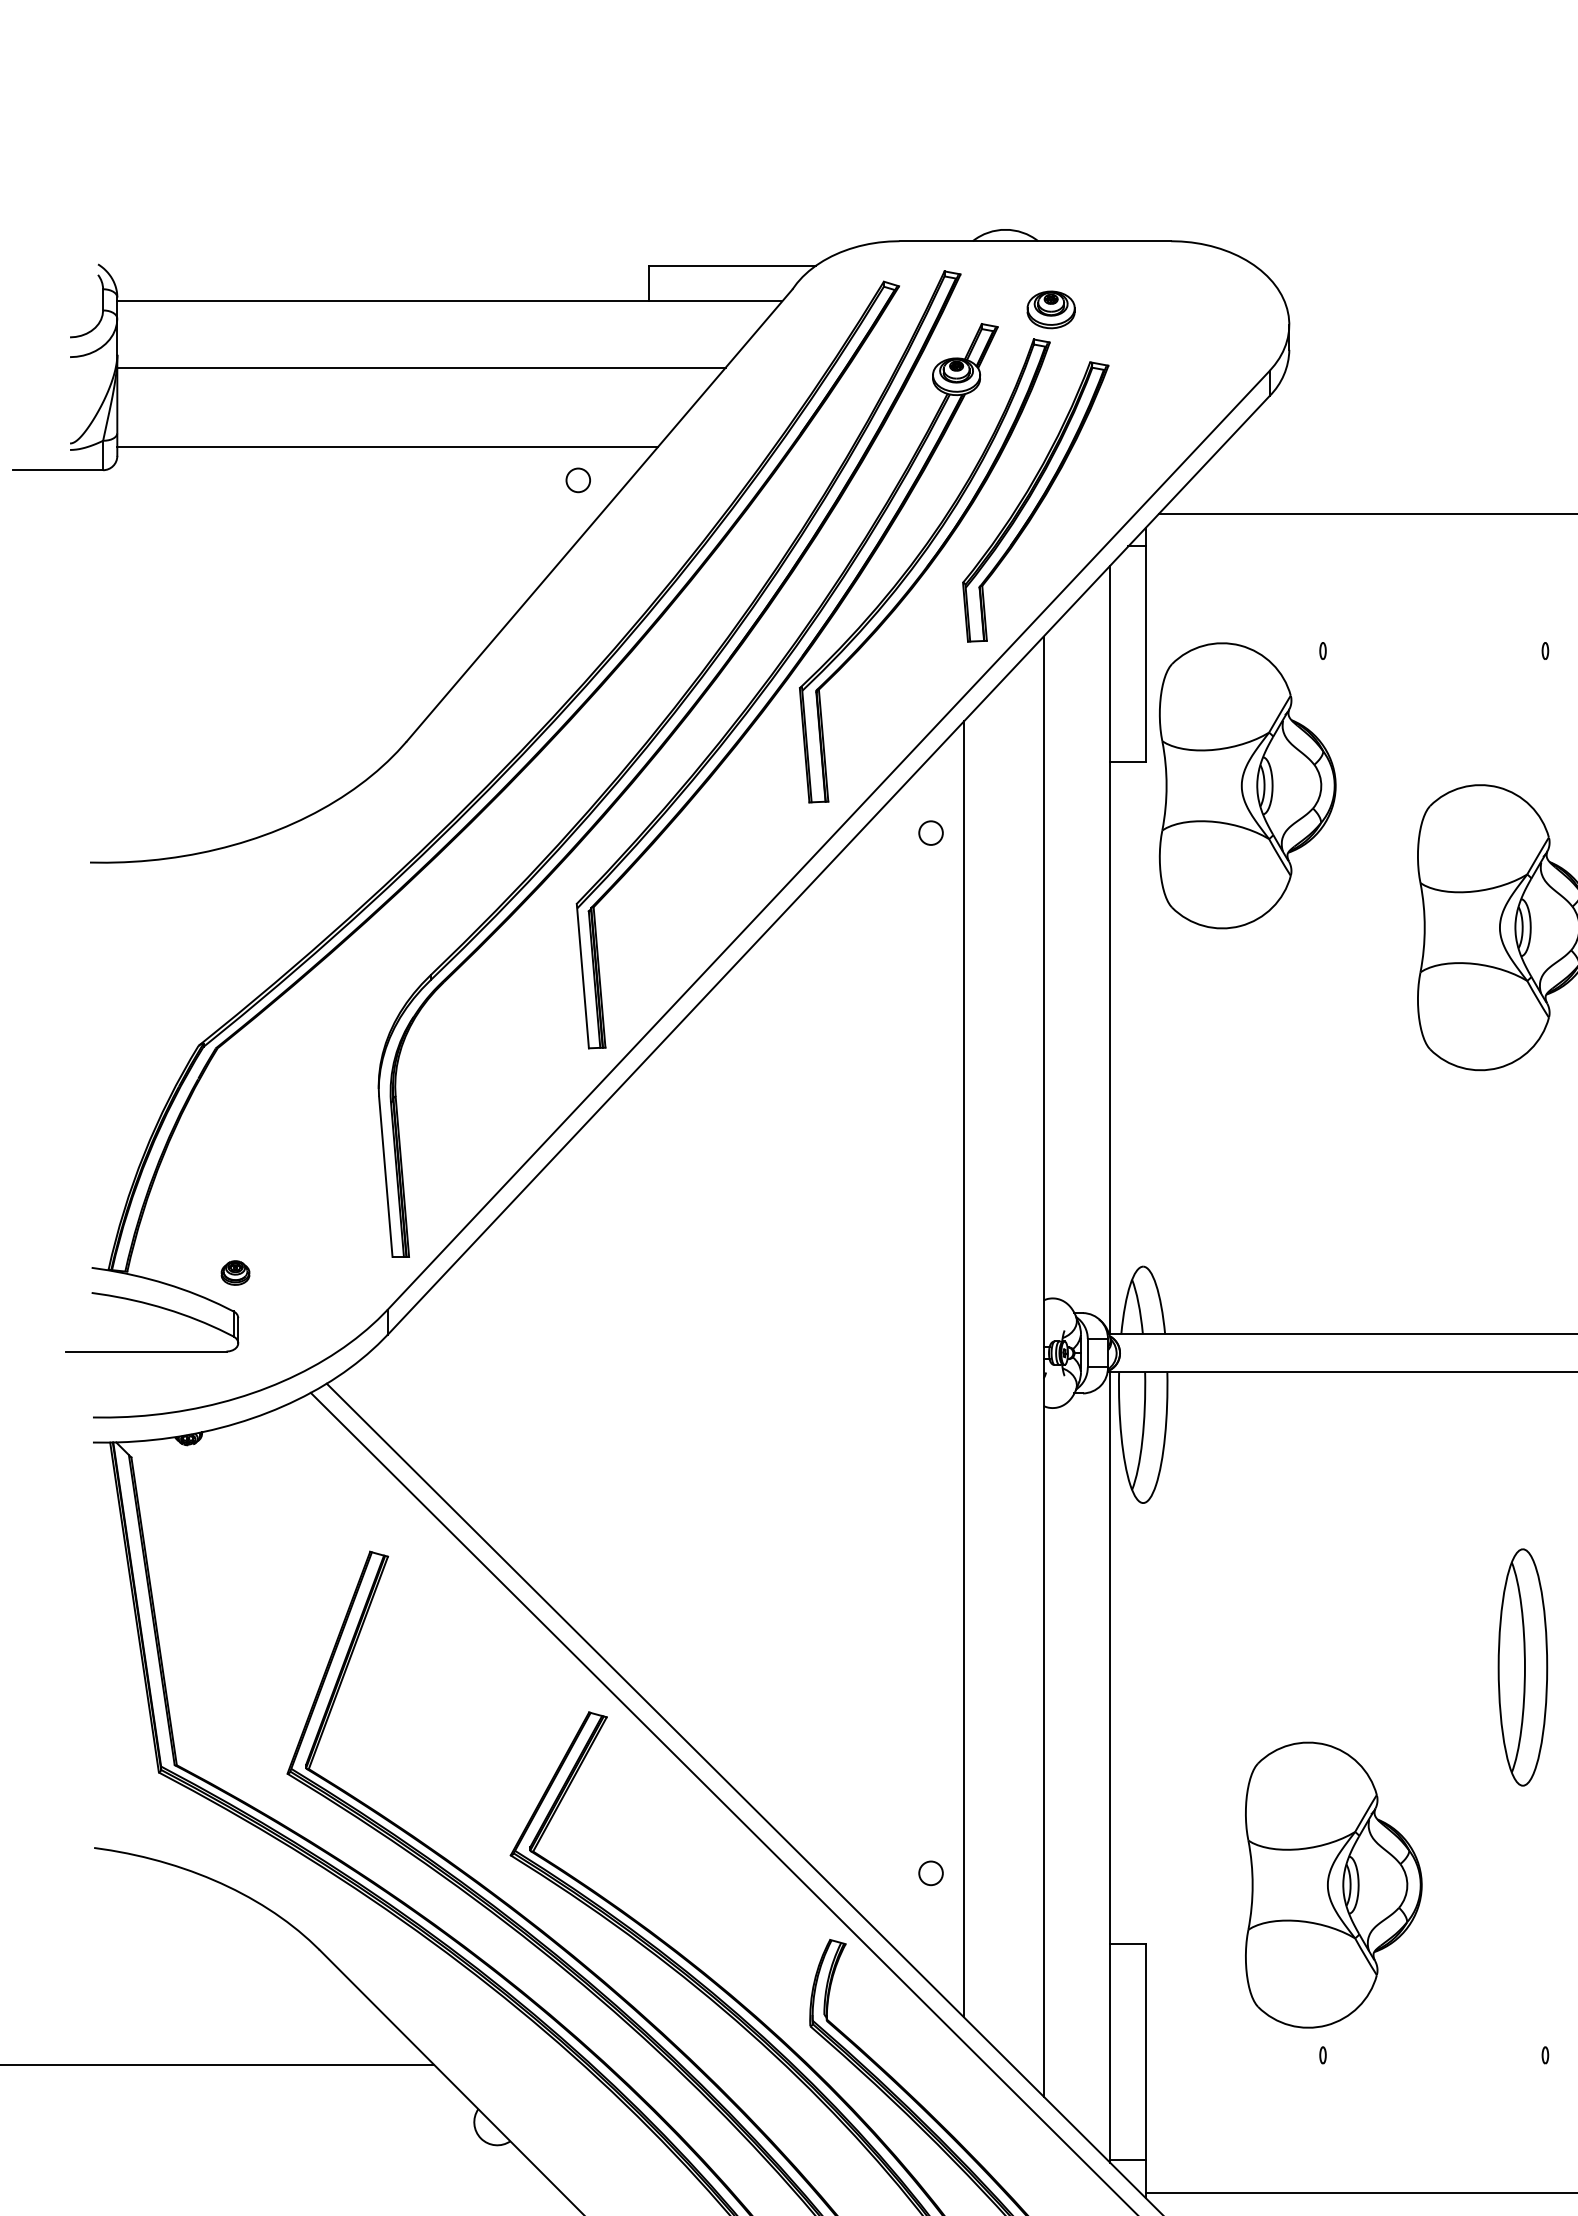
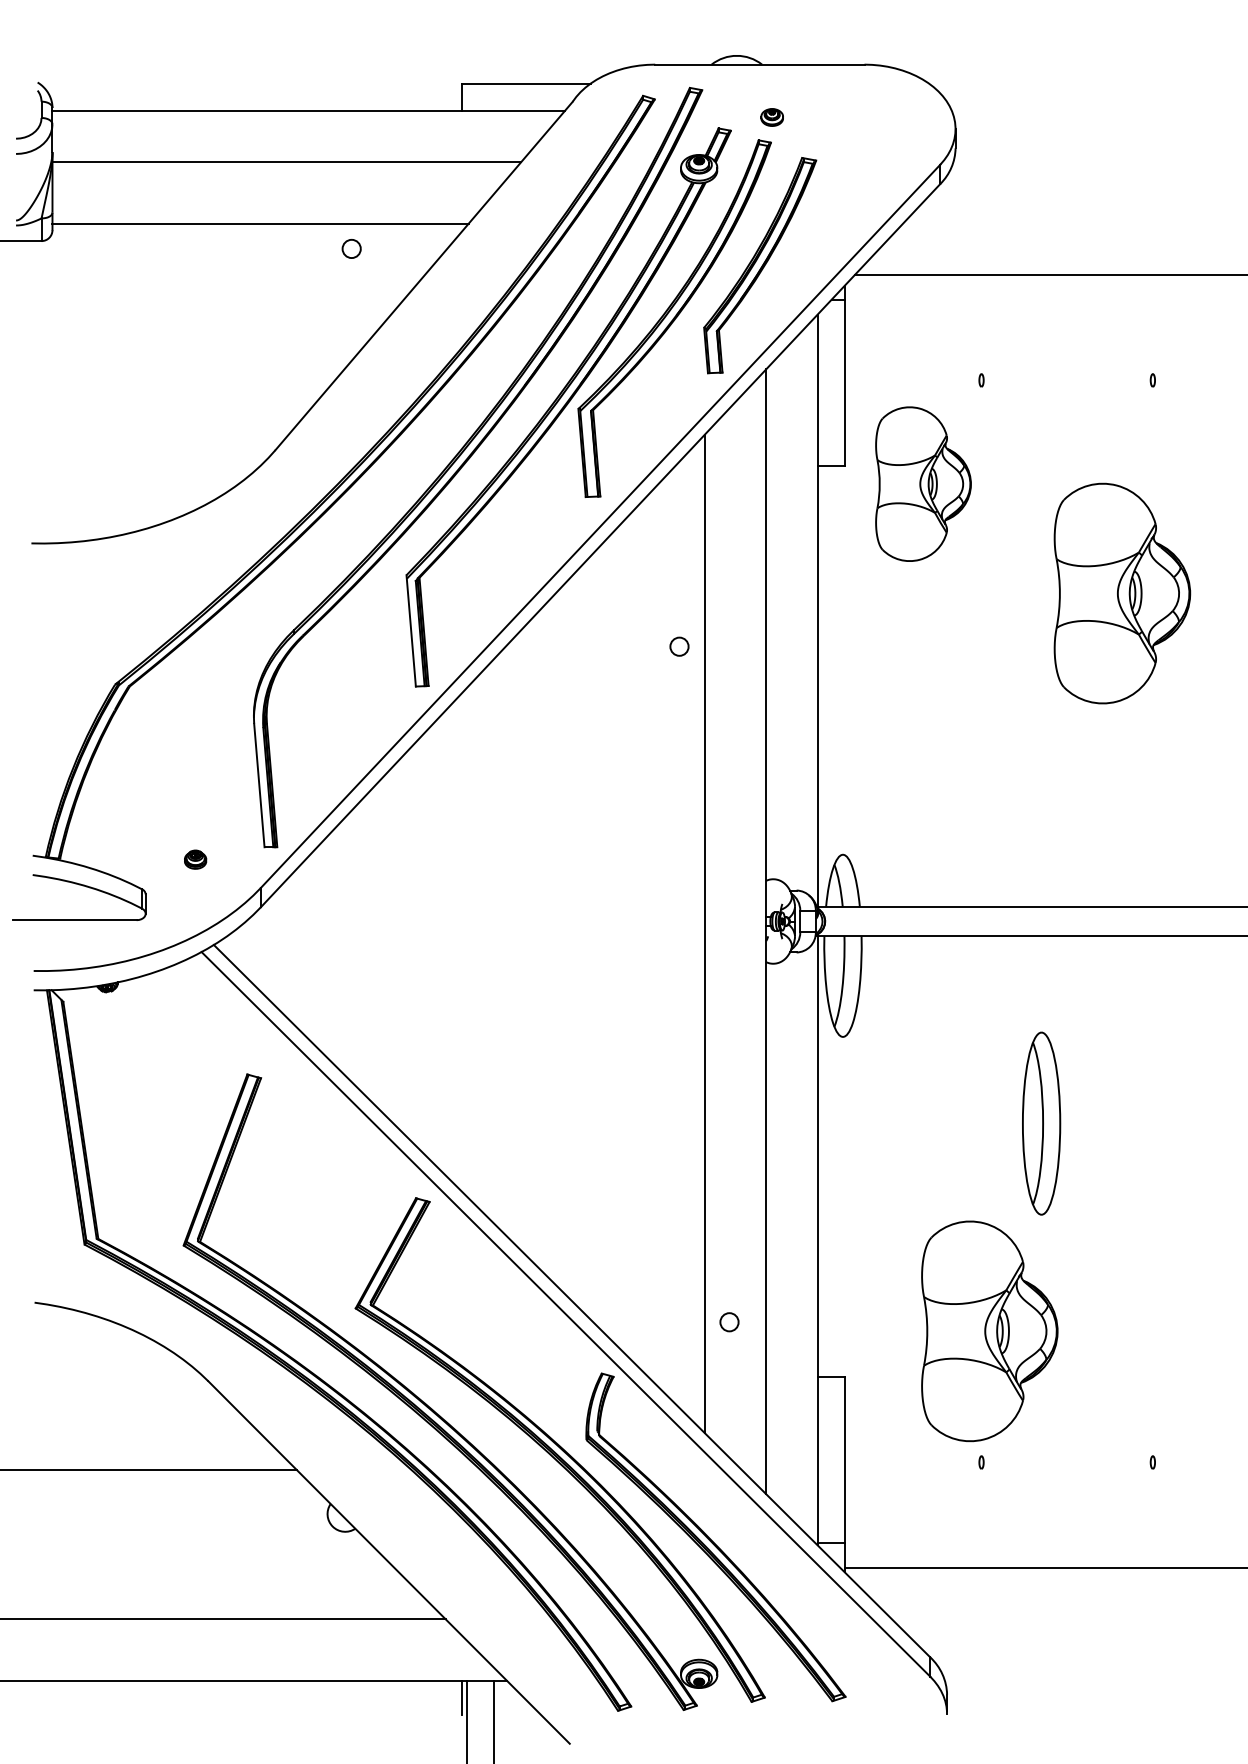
part: (1051, 309) -> (772, 117), size x0.6
circle: (578, 479) -> (351, 248), moved
part: (1247, 784) -> (923, 483), size x0.7
circle: (931, 832) -> (679, 646), moved
part: (235, 1272) -> (195, 859), moved
part: (1522, 1667) -> (1041, 1123), moved
circle: (931, 1873) -> (729, 1322), moved

